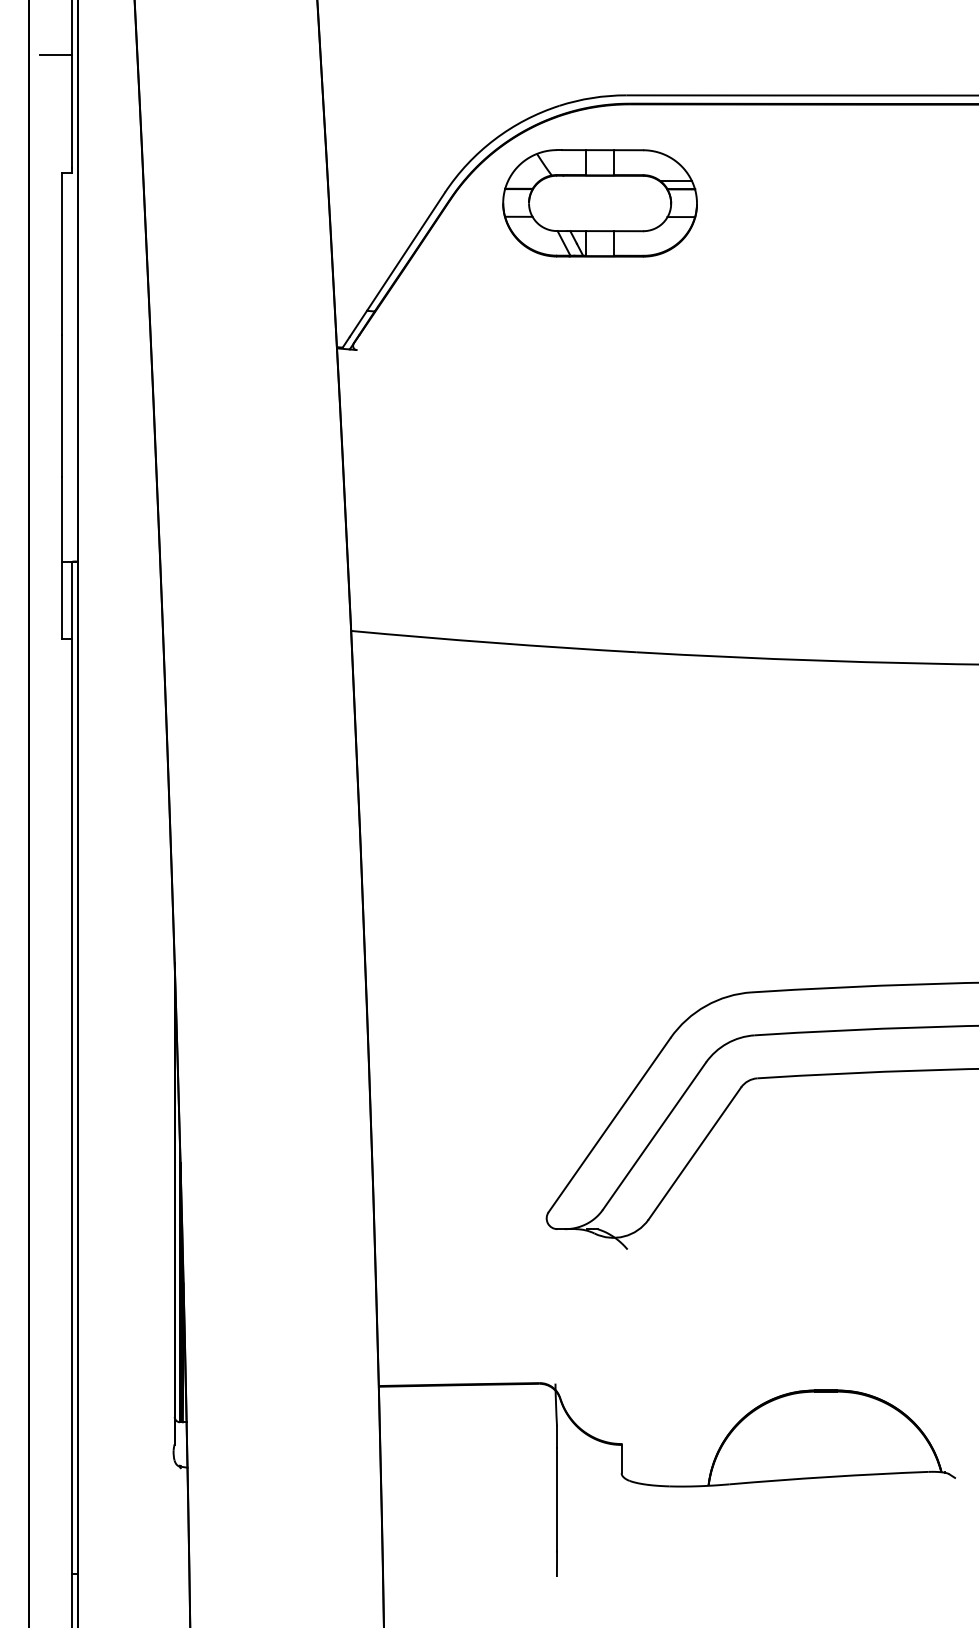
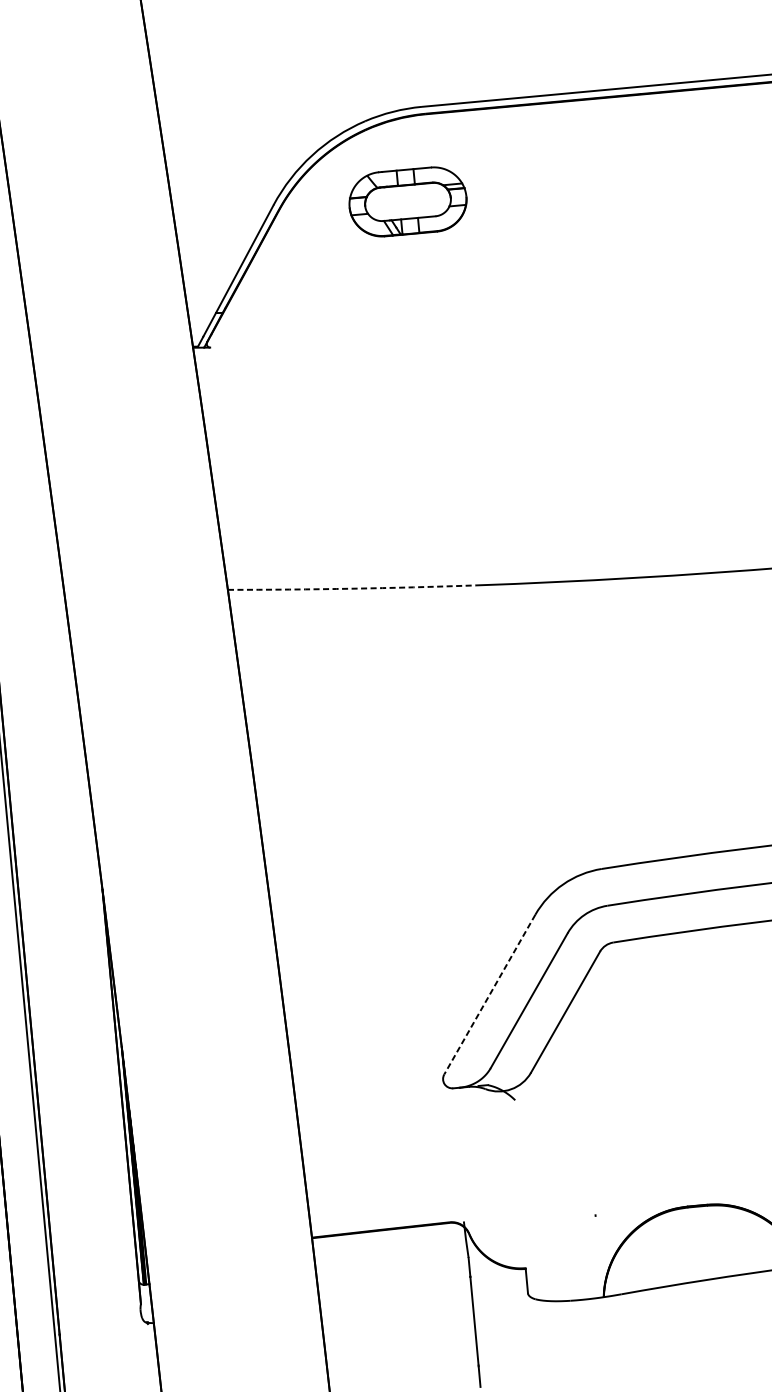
part: (599, 203) -> (407, 202), size x0.7
arc: (493, 642) -> (351, 588), solid -> dashed
line: (609, 1125) -> (489, 994), solid -> dashed

